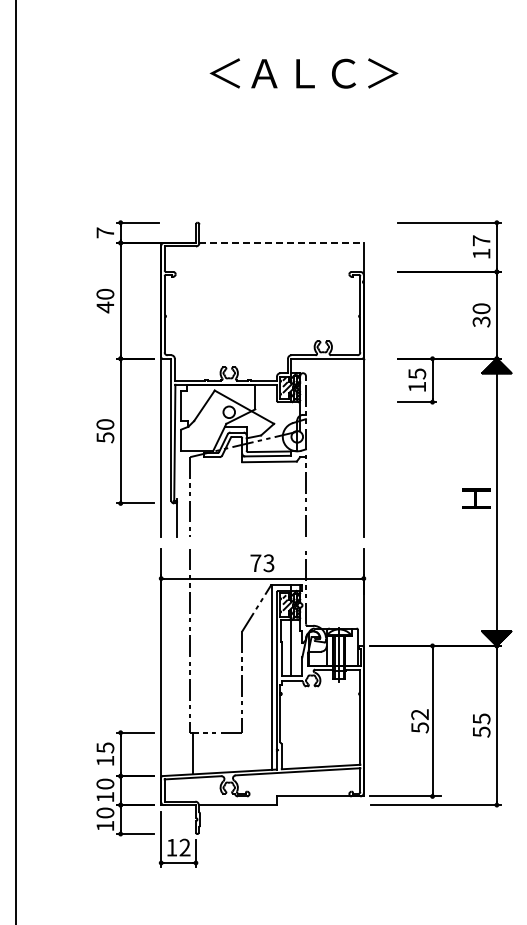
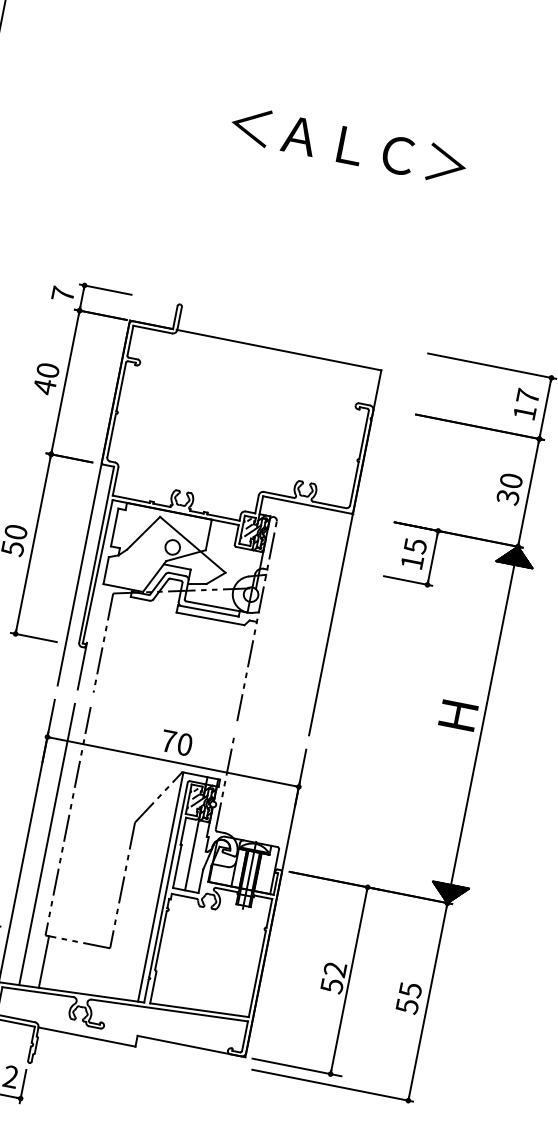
line: (281, 242) -> (279, 349), dashed -> solid
text: (268, 563) -> (184, 744), 73 -> 70
line: (177, 661) -> (47, 843), added

